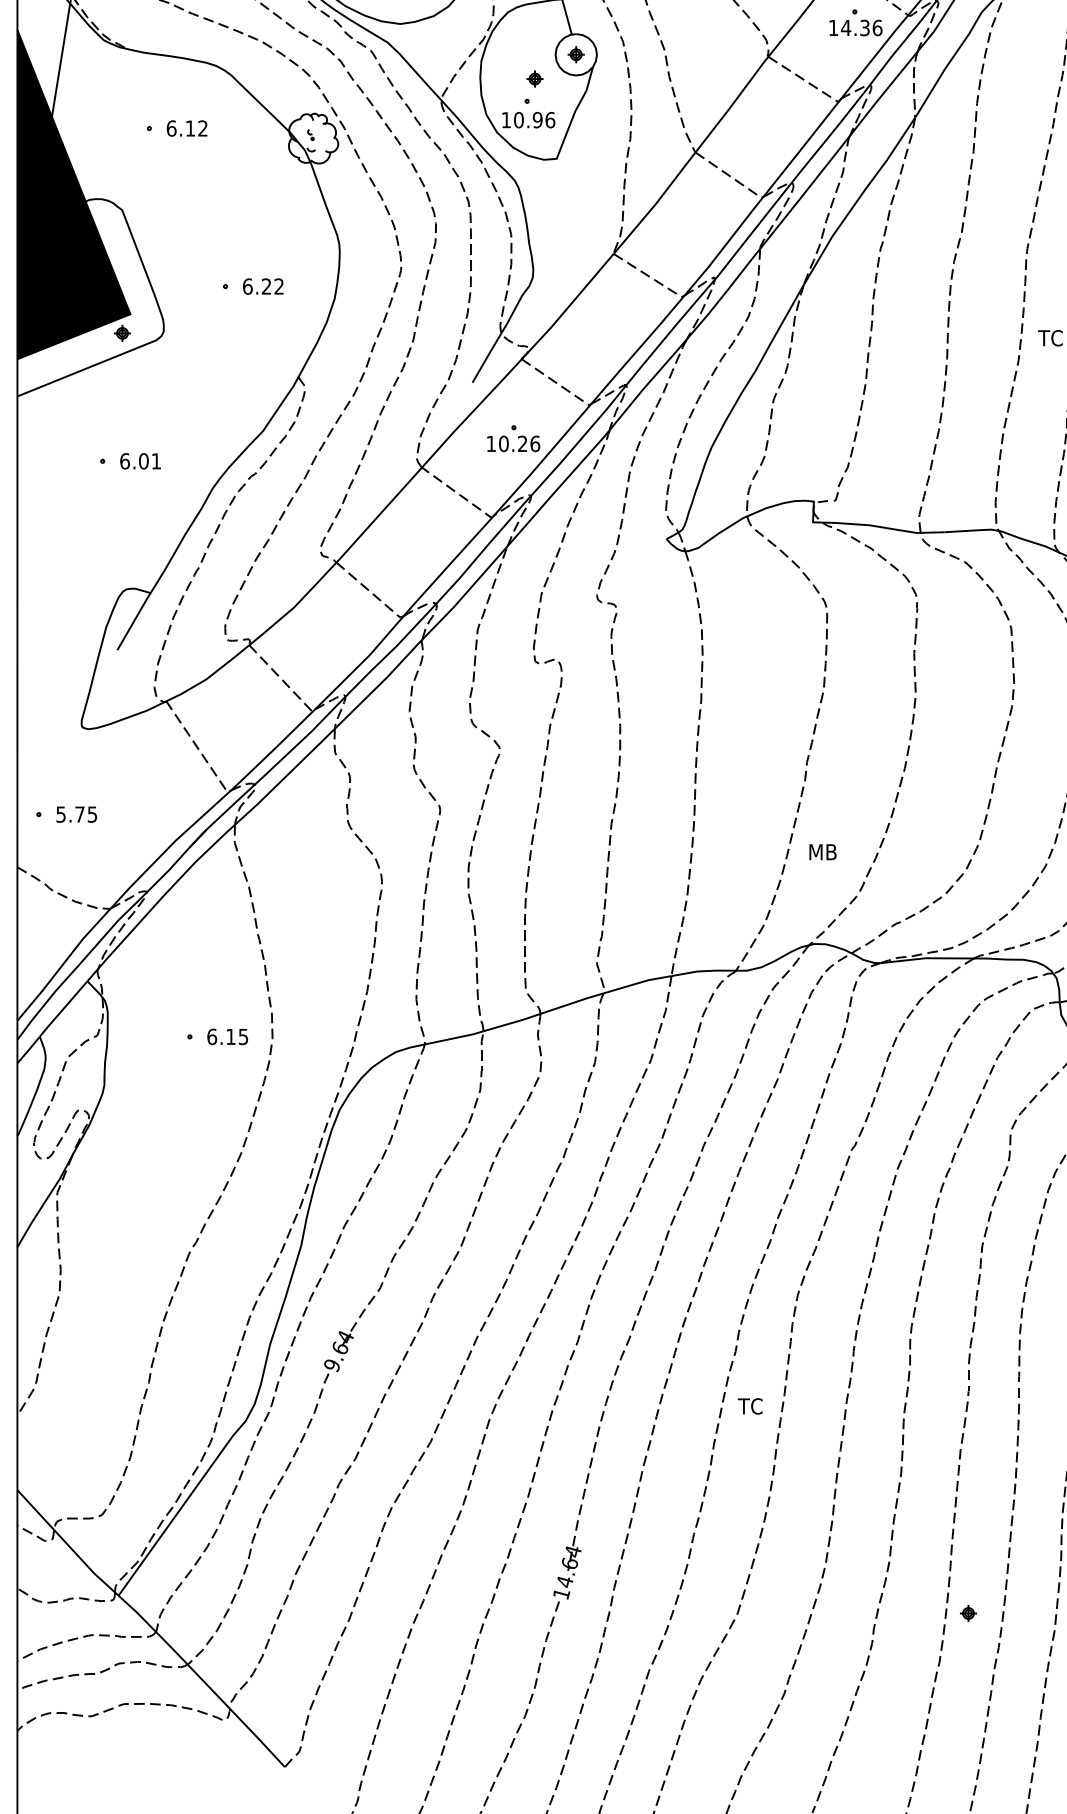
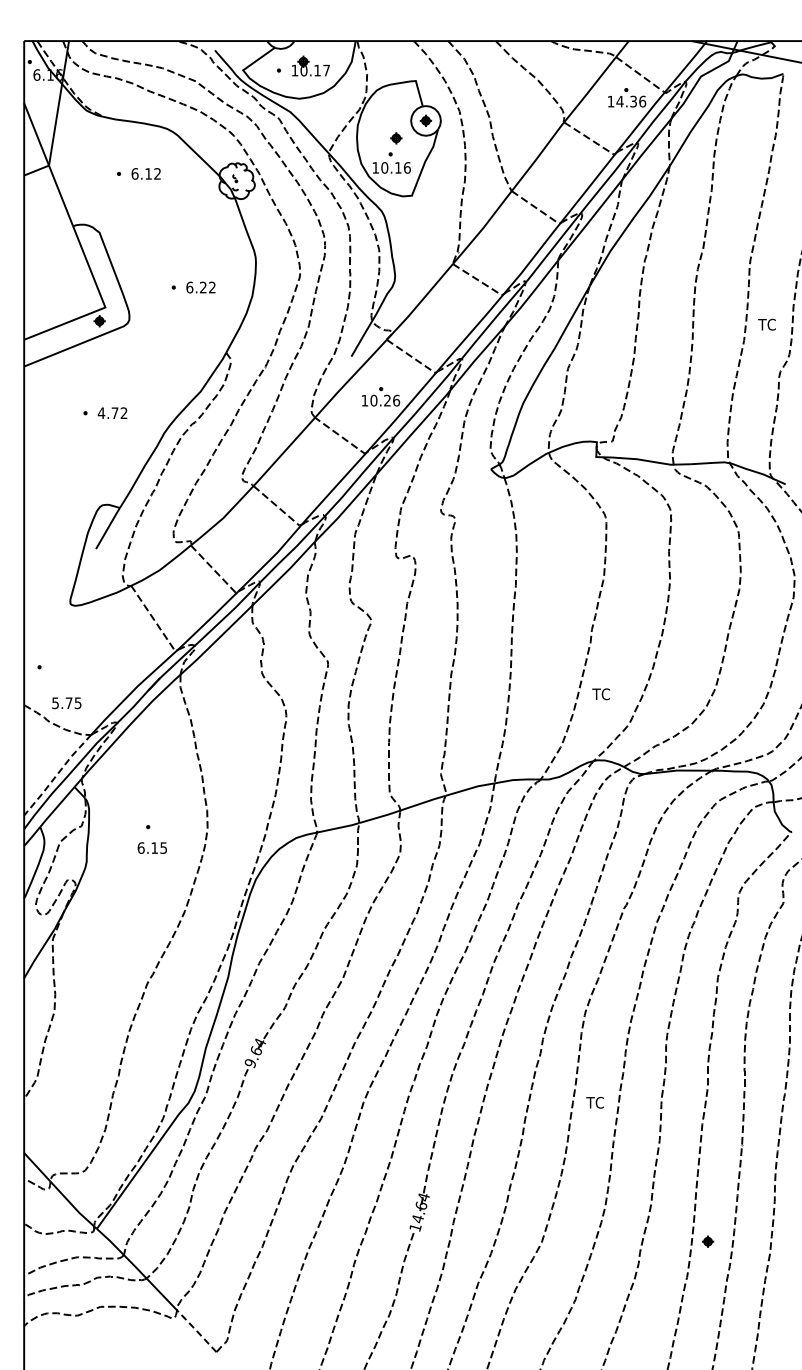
text: (536, 119) -> (397, 167), 10.96 -> 10.16
fill: (73, 194) -> (64, 221), removed
text: (140, 461) -> (112, 413), 6.01 -> 4.72
text: (76, 814) -> (66, 703), moved
text: (821, 852) -> (602, 694), MB -> TC
line: (62, 965) -> (56, 775), solid -> dashed
text: (226, 1036) -> (151, 847), moved
text: (749, 1405) -> (594, 1102), moved
line: (257, 1736) -> (196, 1330), solid -> dashed

